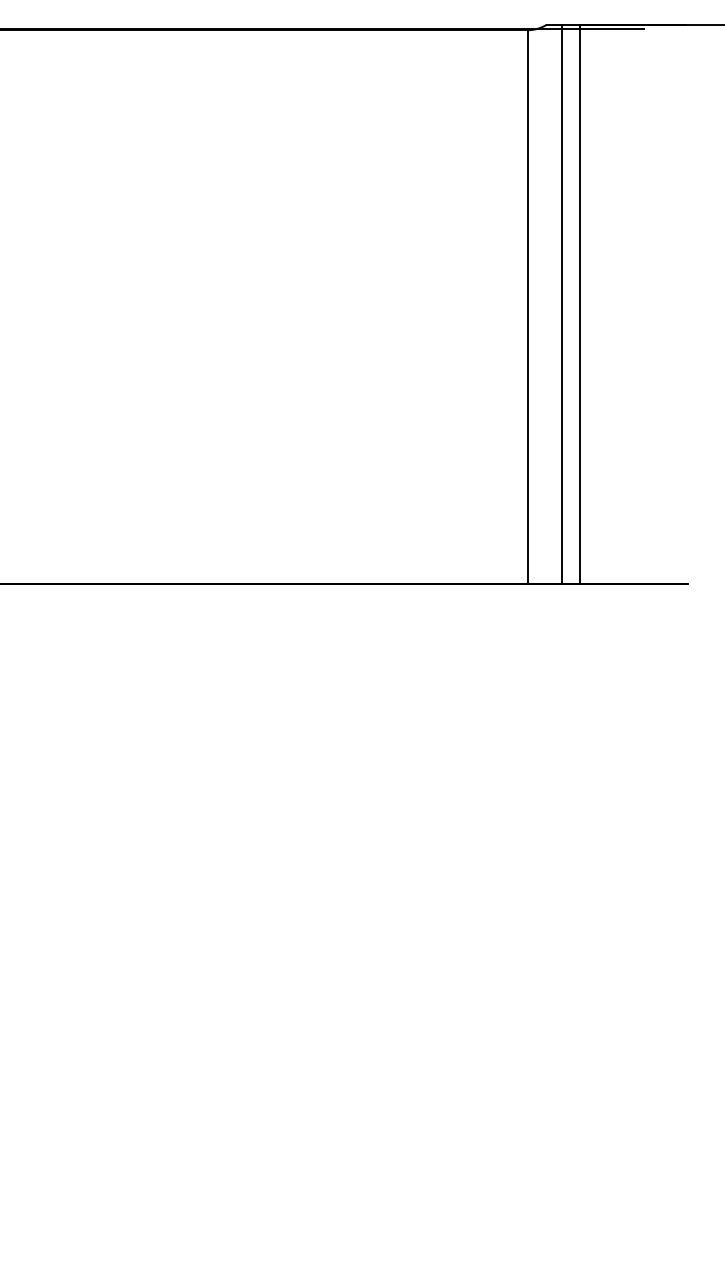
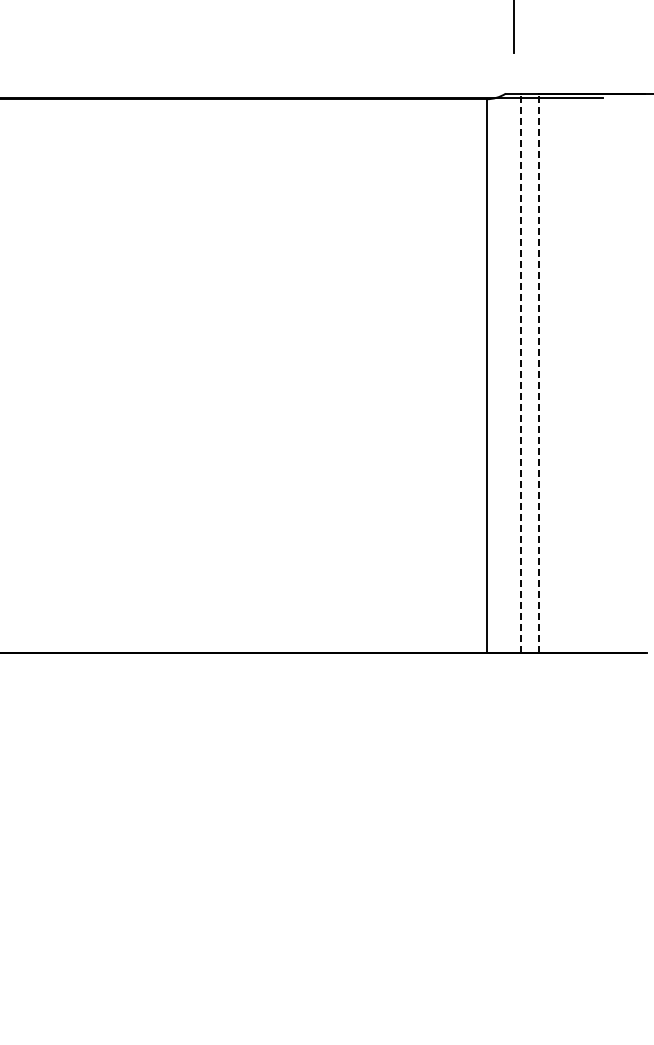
line: (562, 304) -> (521, 373), solid -> dashed
line: (579, 304) -> (538, 373), solid -> dashed

